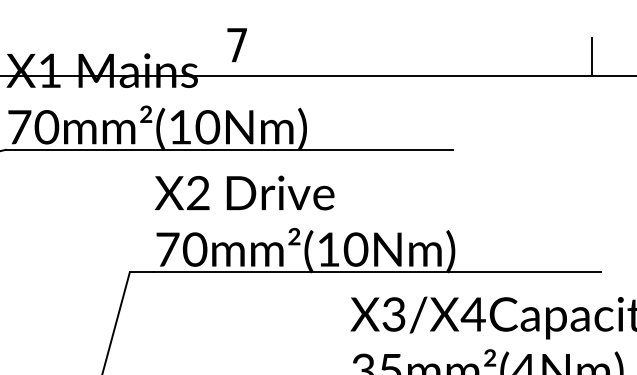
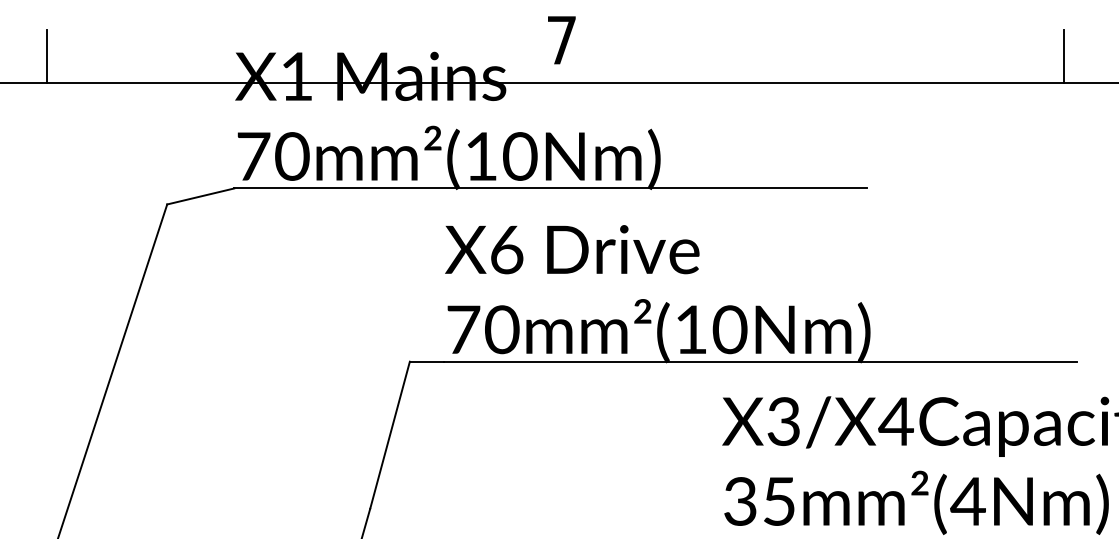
text: (198, 192) -> (506, 249), X2 -> X6

